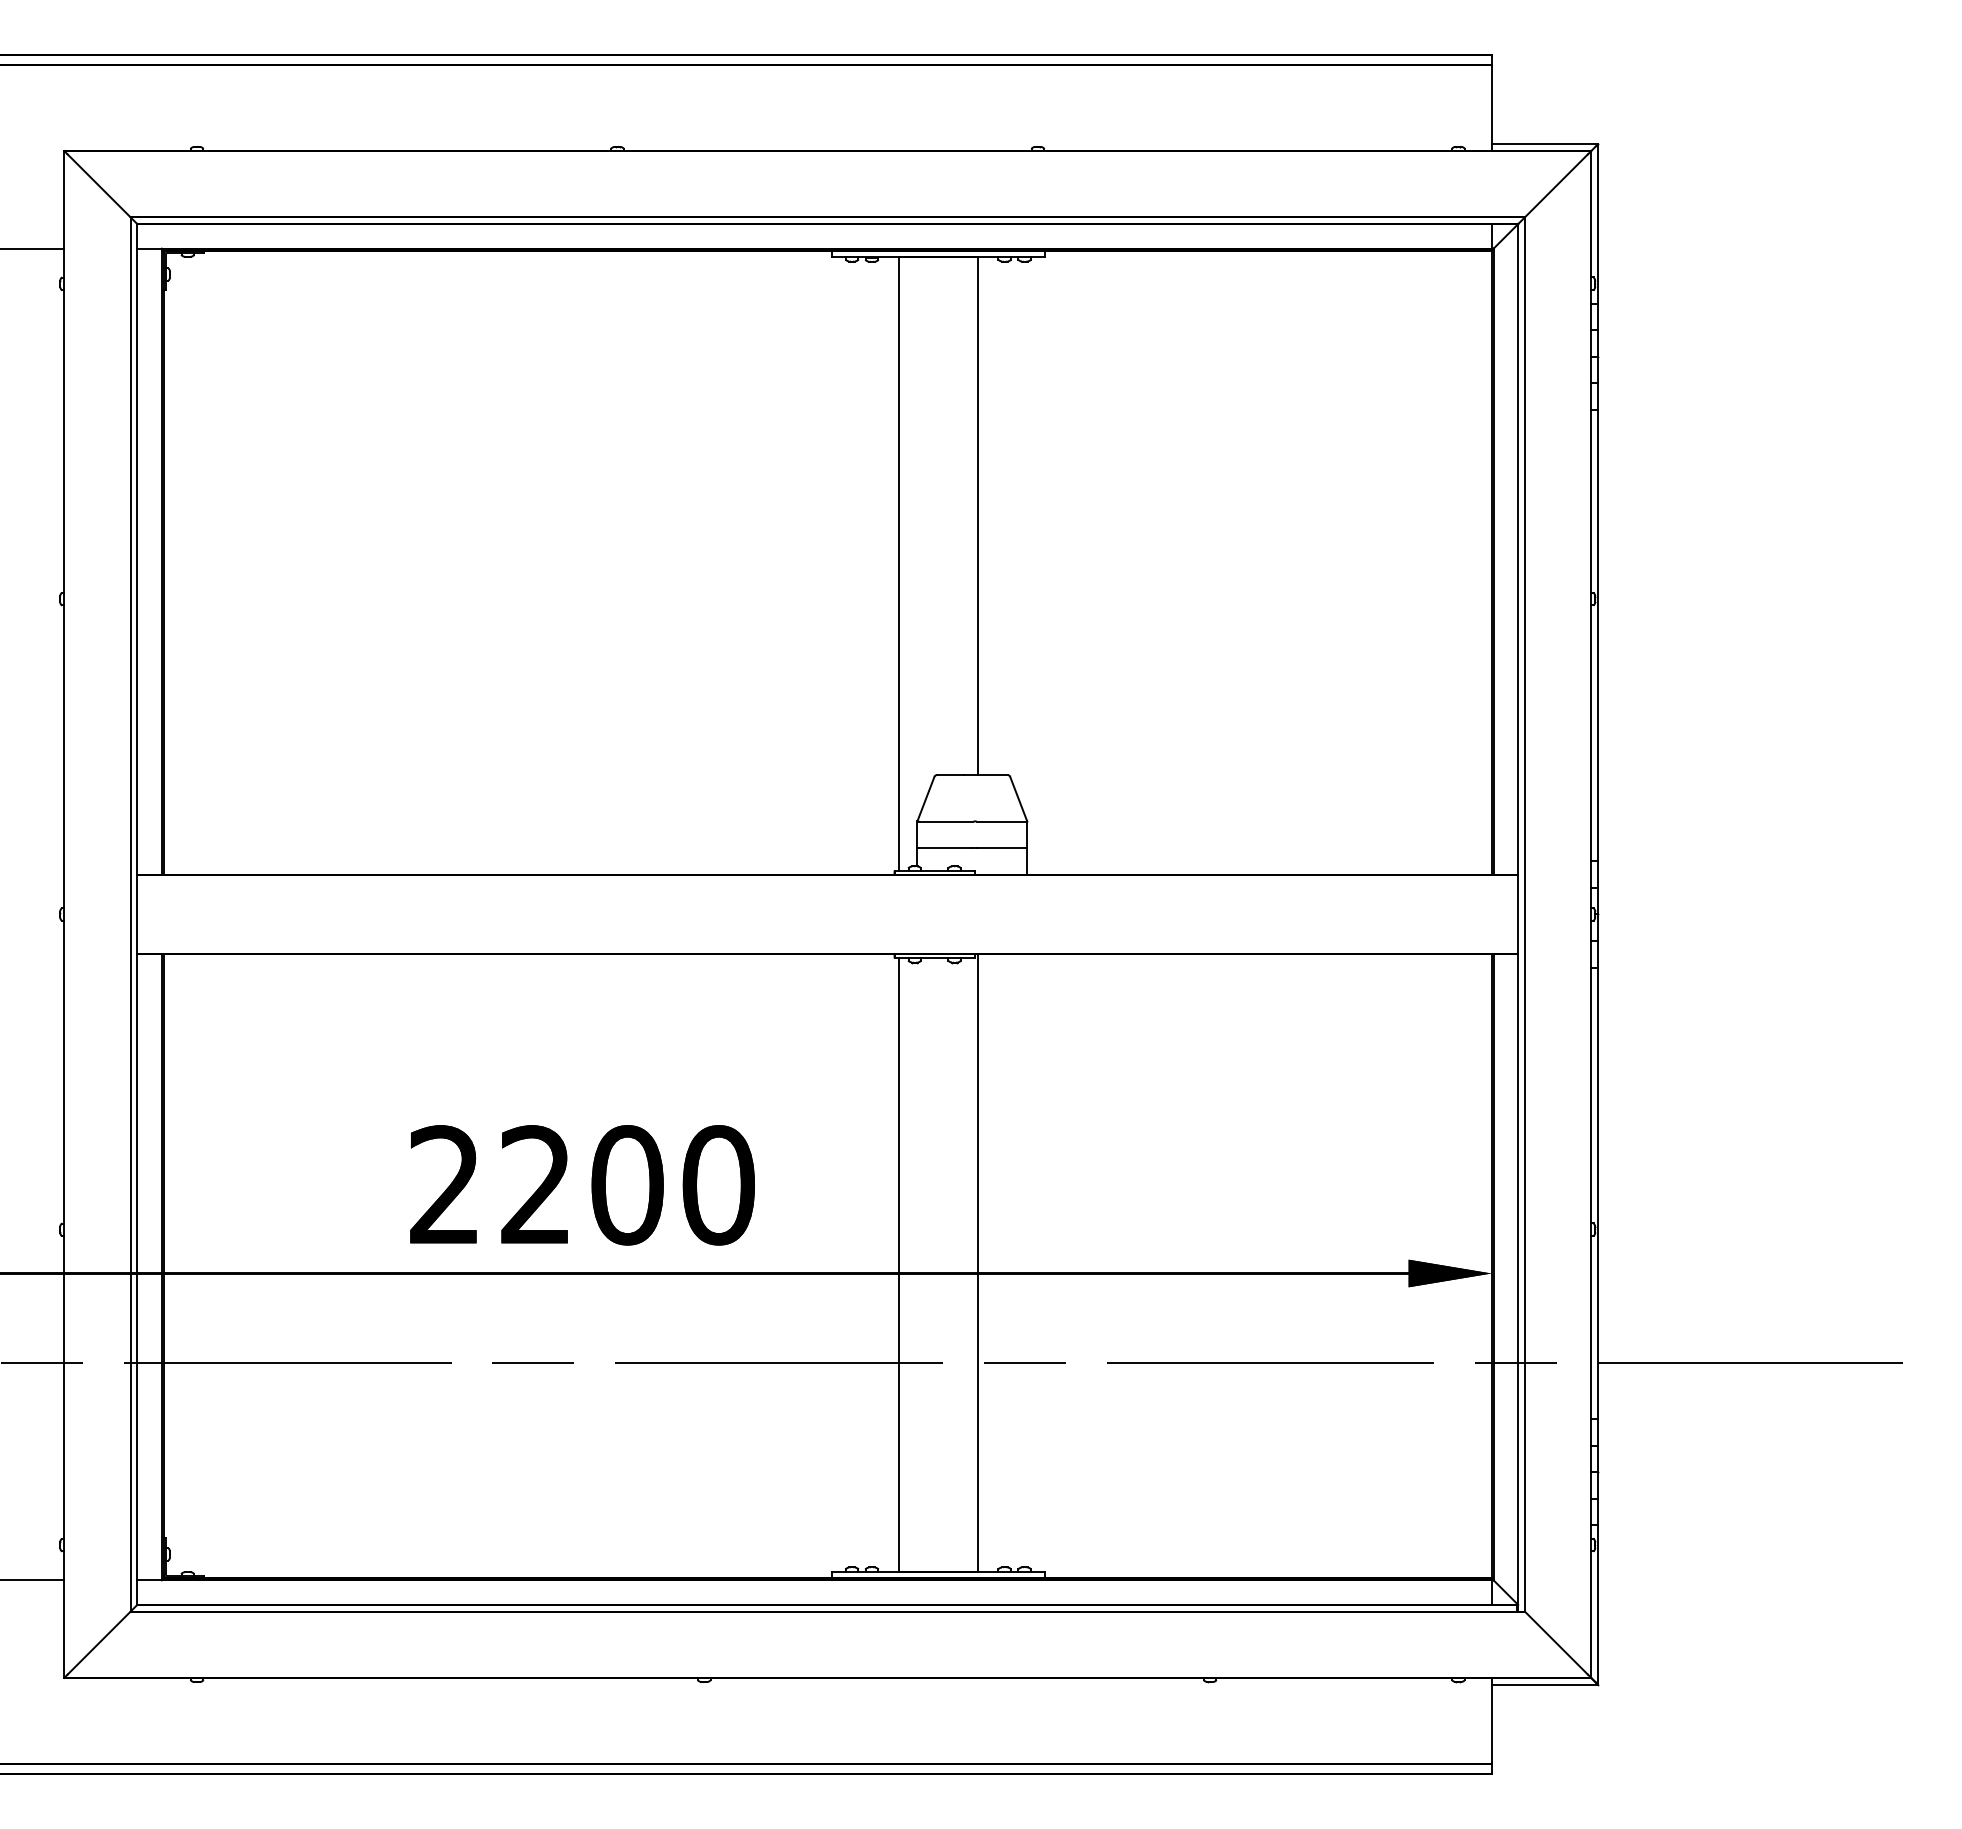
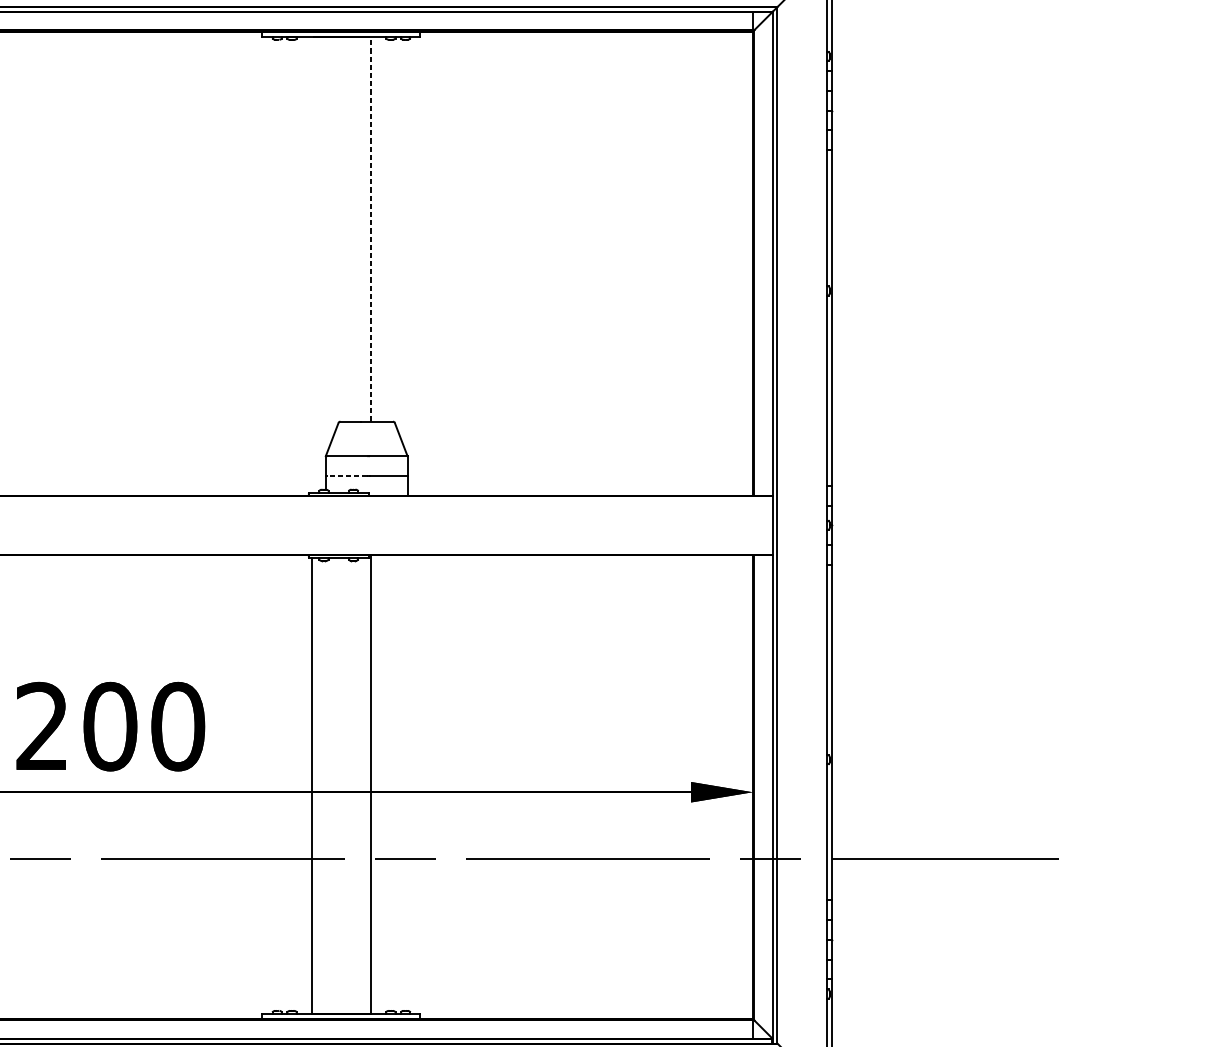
line: (978, 516) -> (371, 229), solid -> dashed
line: (898, 563) -> (311, 264), removed
line: (945, 848) -> (346, 476), solid -> dashed

